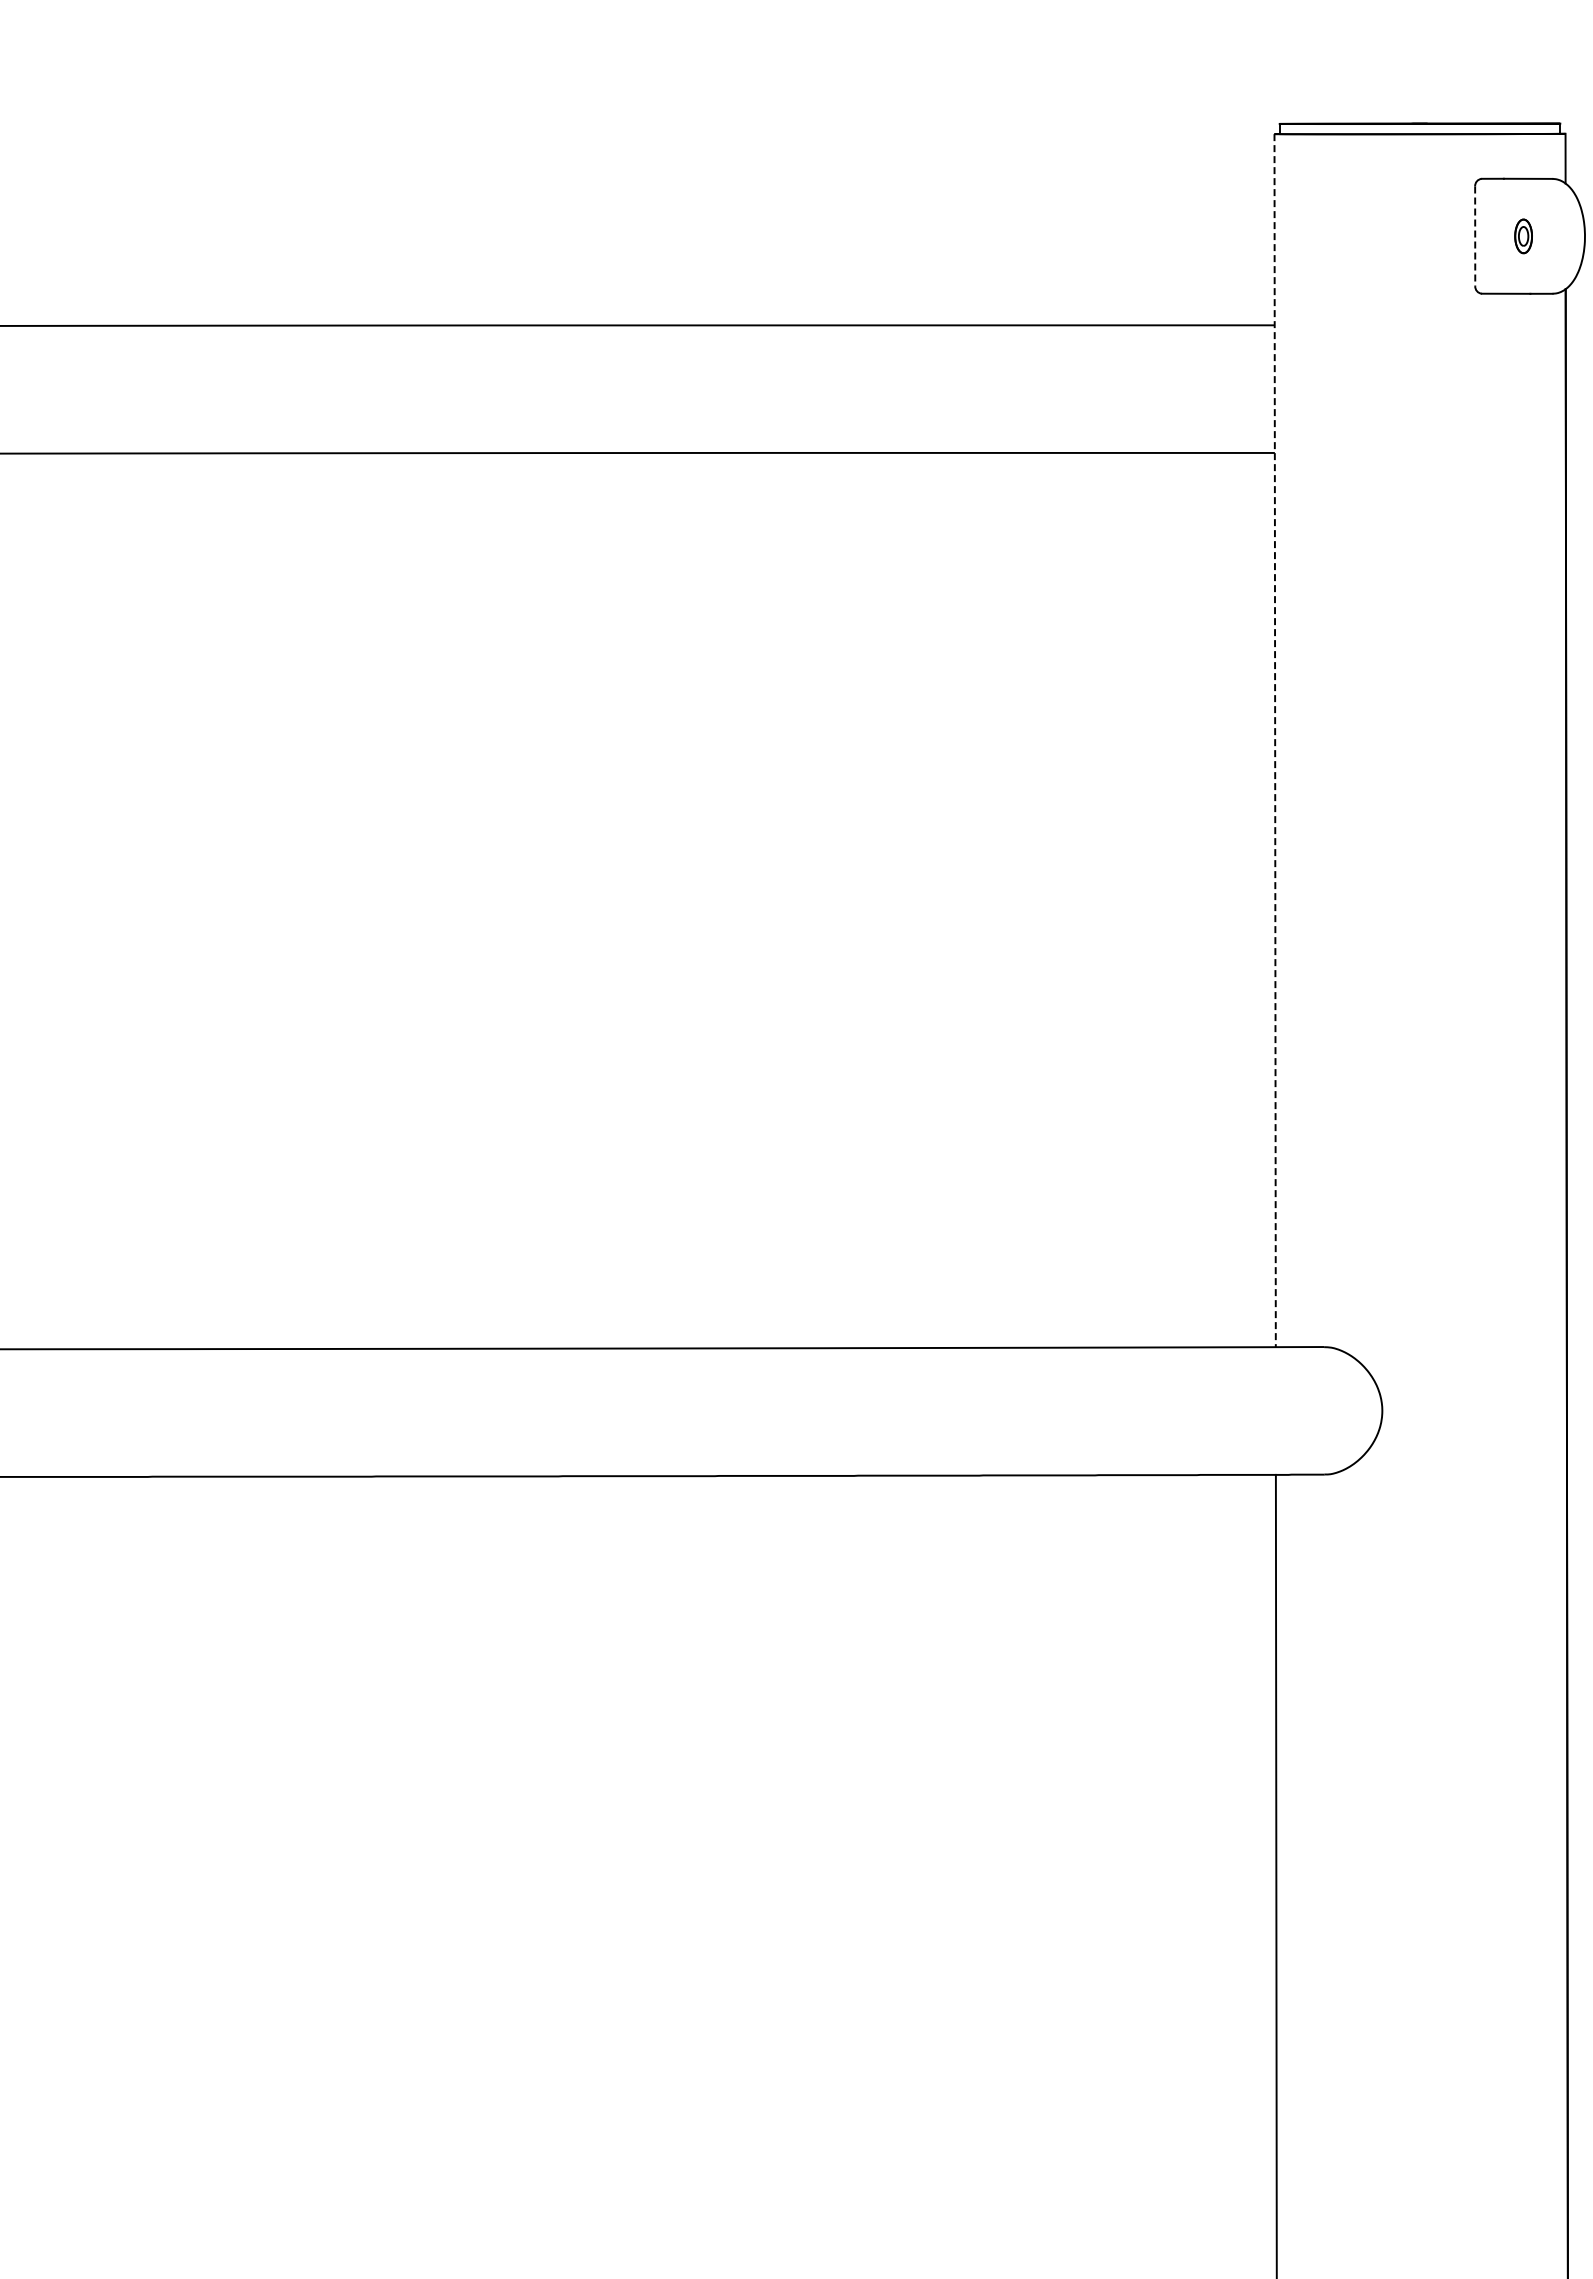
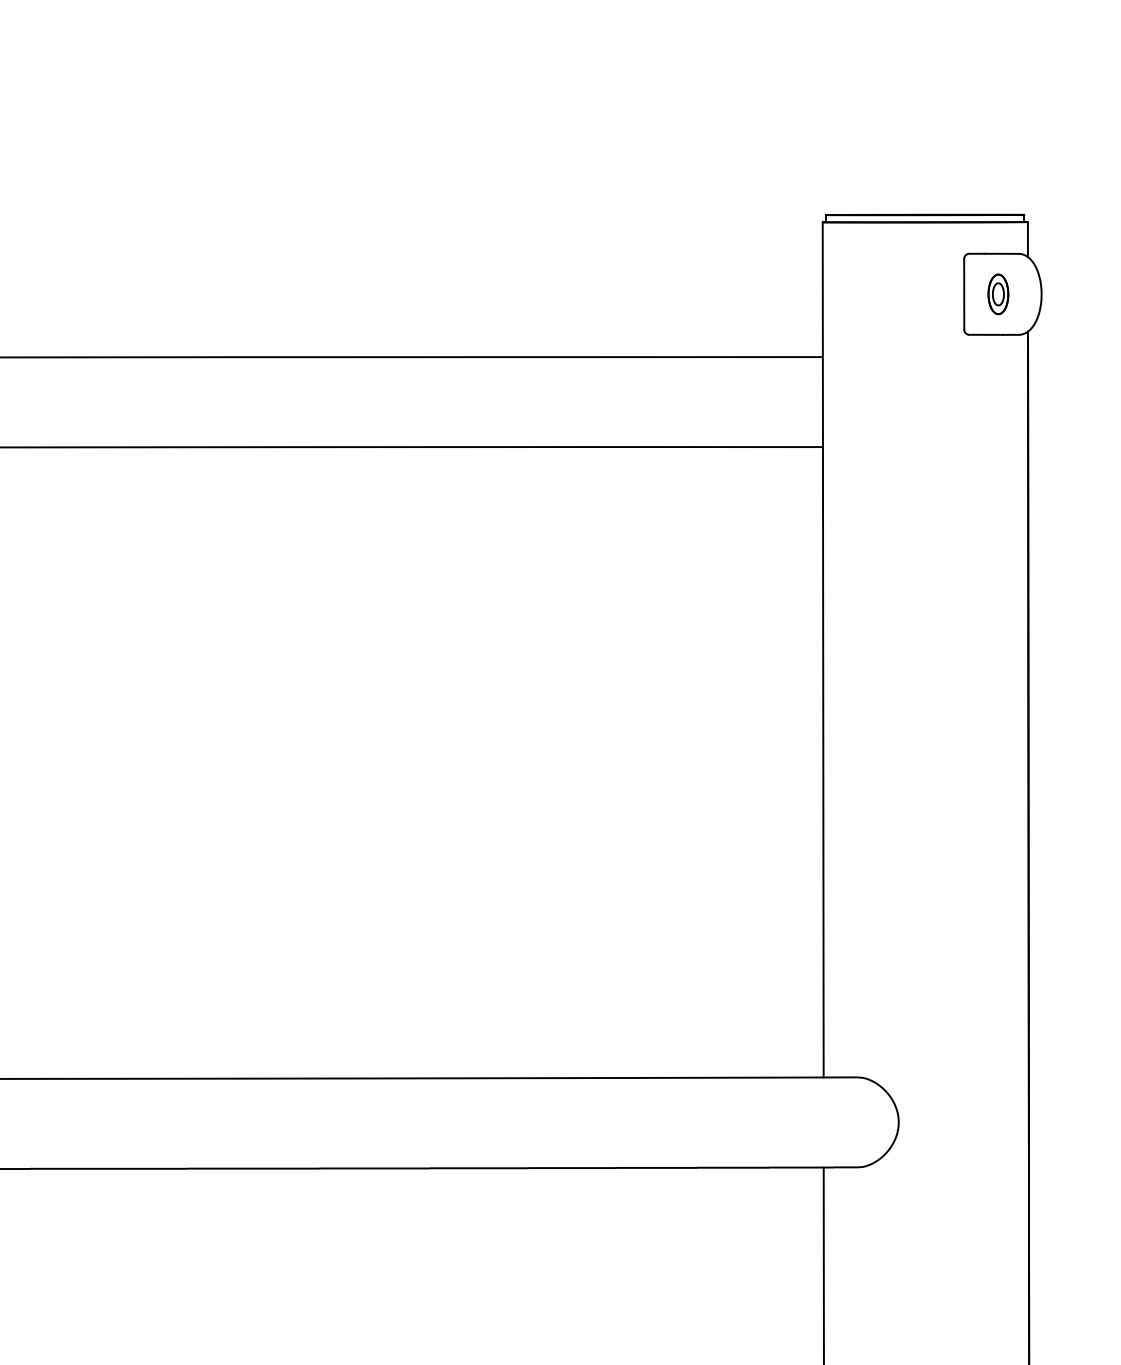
line: (1475, 236) -> (964, 294), dashed -> solid
part: (1523, 236) -> (998, 294), size x1.67
line: (1275, 740) -> (823, 649), dashed -> solid

